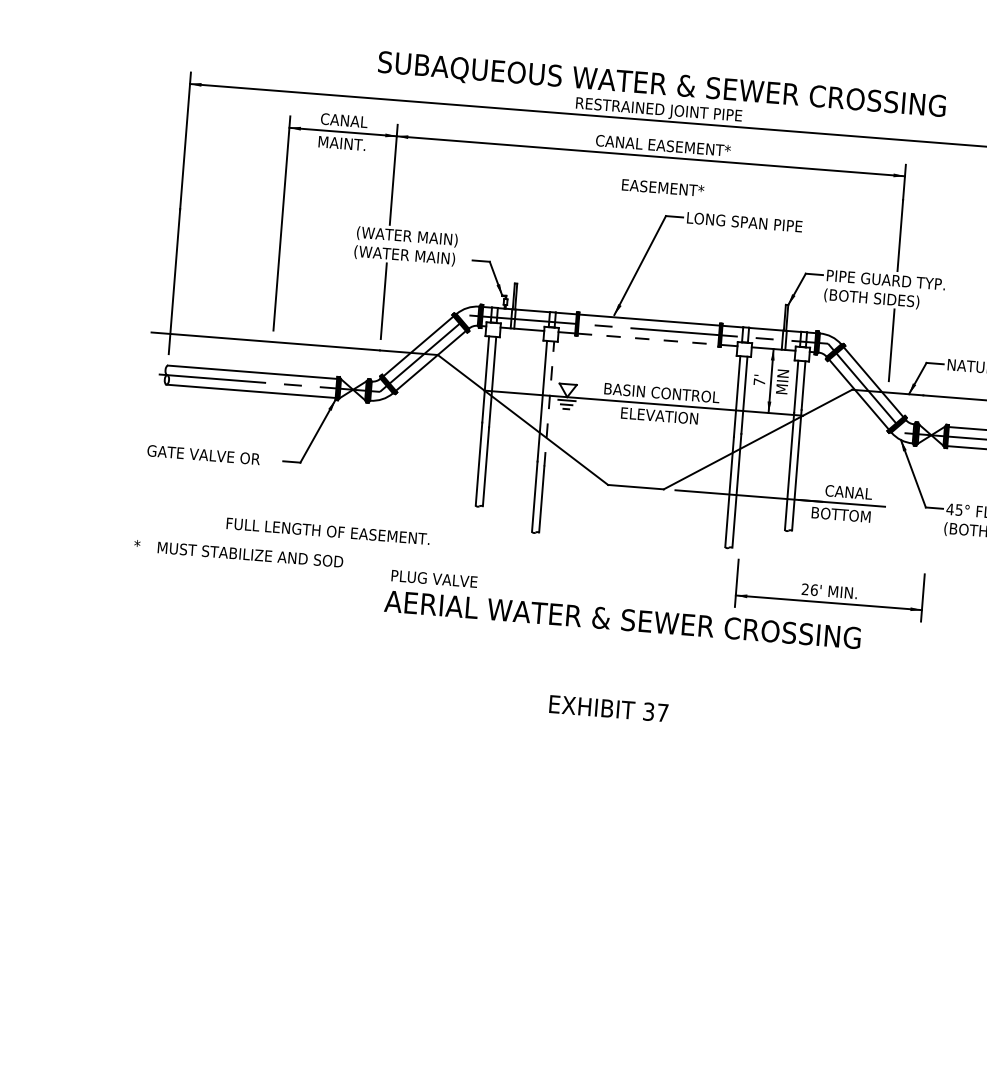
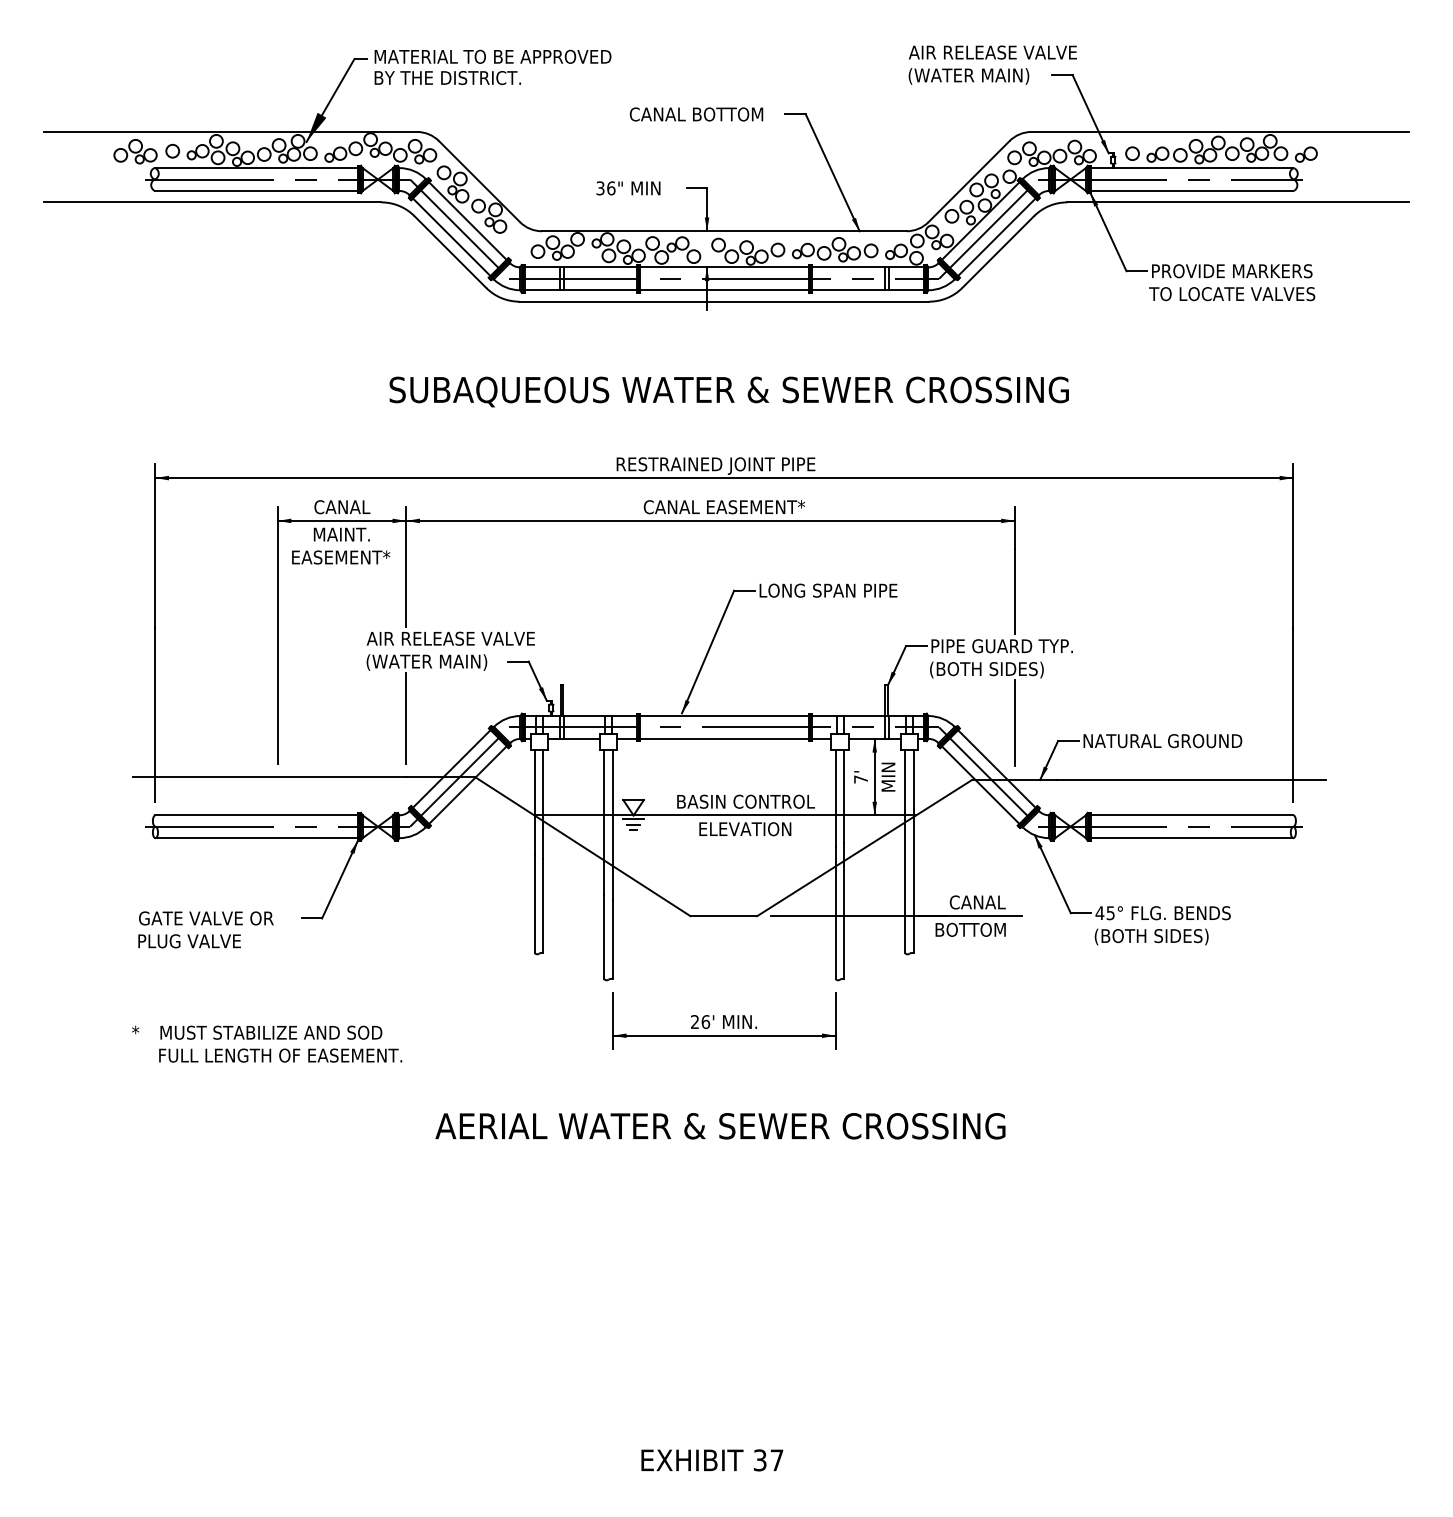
text: (661, 85) -> (728, 391), moved
text: (663, 187) -> (341, 557), moved
text: (425, 238) -> (450, 639), (WATER MAIN) -> AIR RELEASE VALVE
line: (648, 338) -> (724, 738), dashed -> solid
line: (548, 404) -> (612, 825), dashed -> solid
text: (328, 531) -> (280, 1055), moved
text: (434, 579) -> (189, 941), moved
part: (830, 590) -> (724, 1020), moved
text: (622, 619) -> (720, 1126), moved
text: (609, 708) -> (712, 1460), moved

